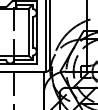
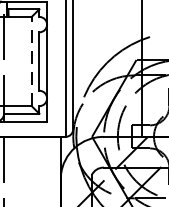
line: (28, 31) -> (31, 60), solid -> dashed

